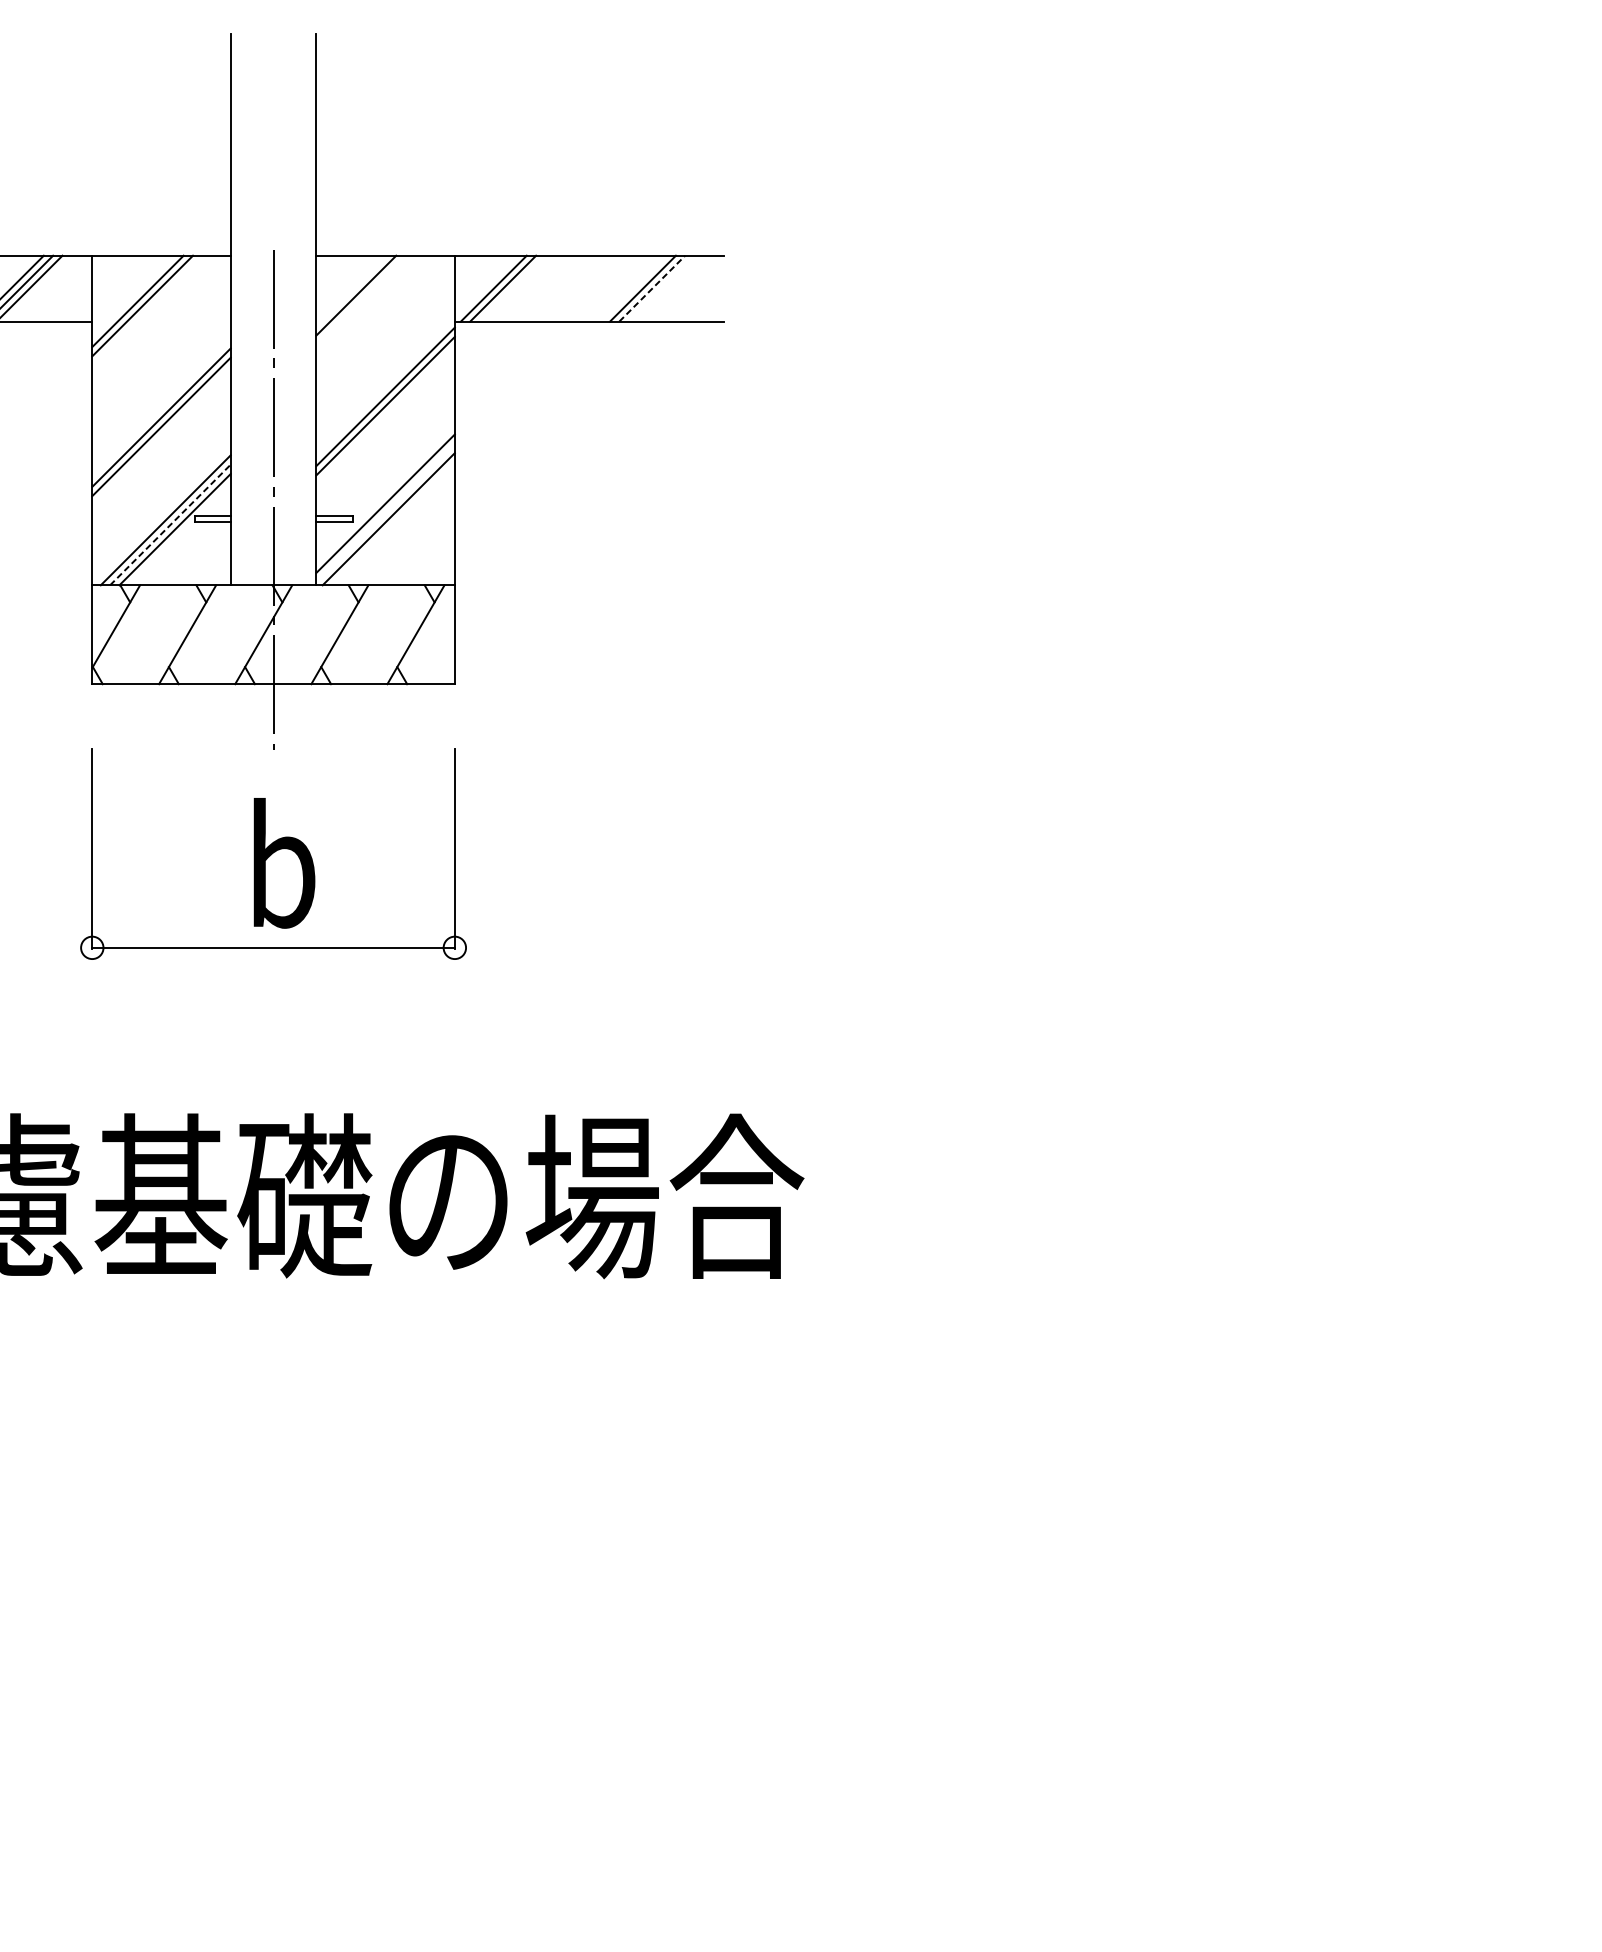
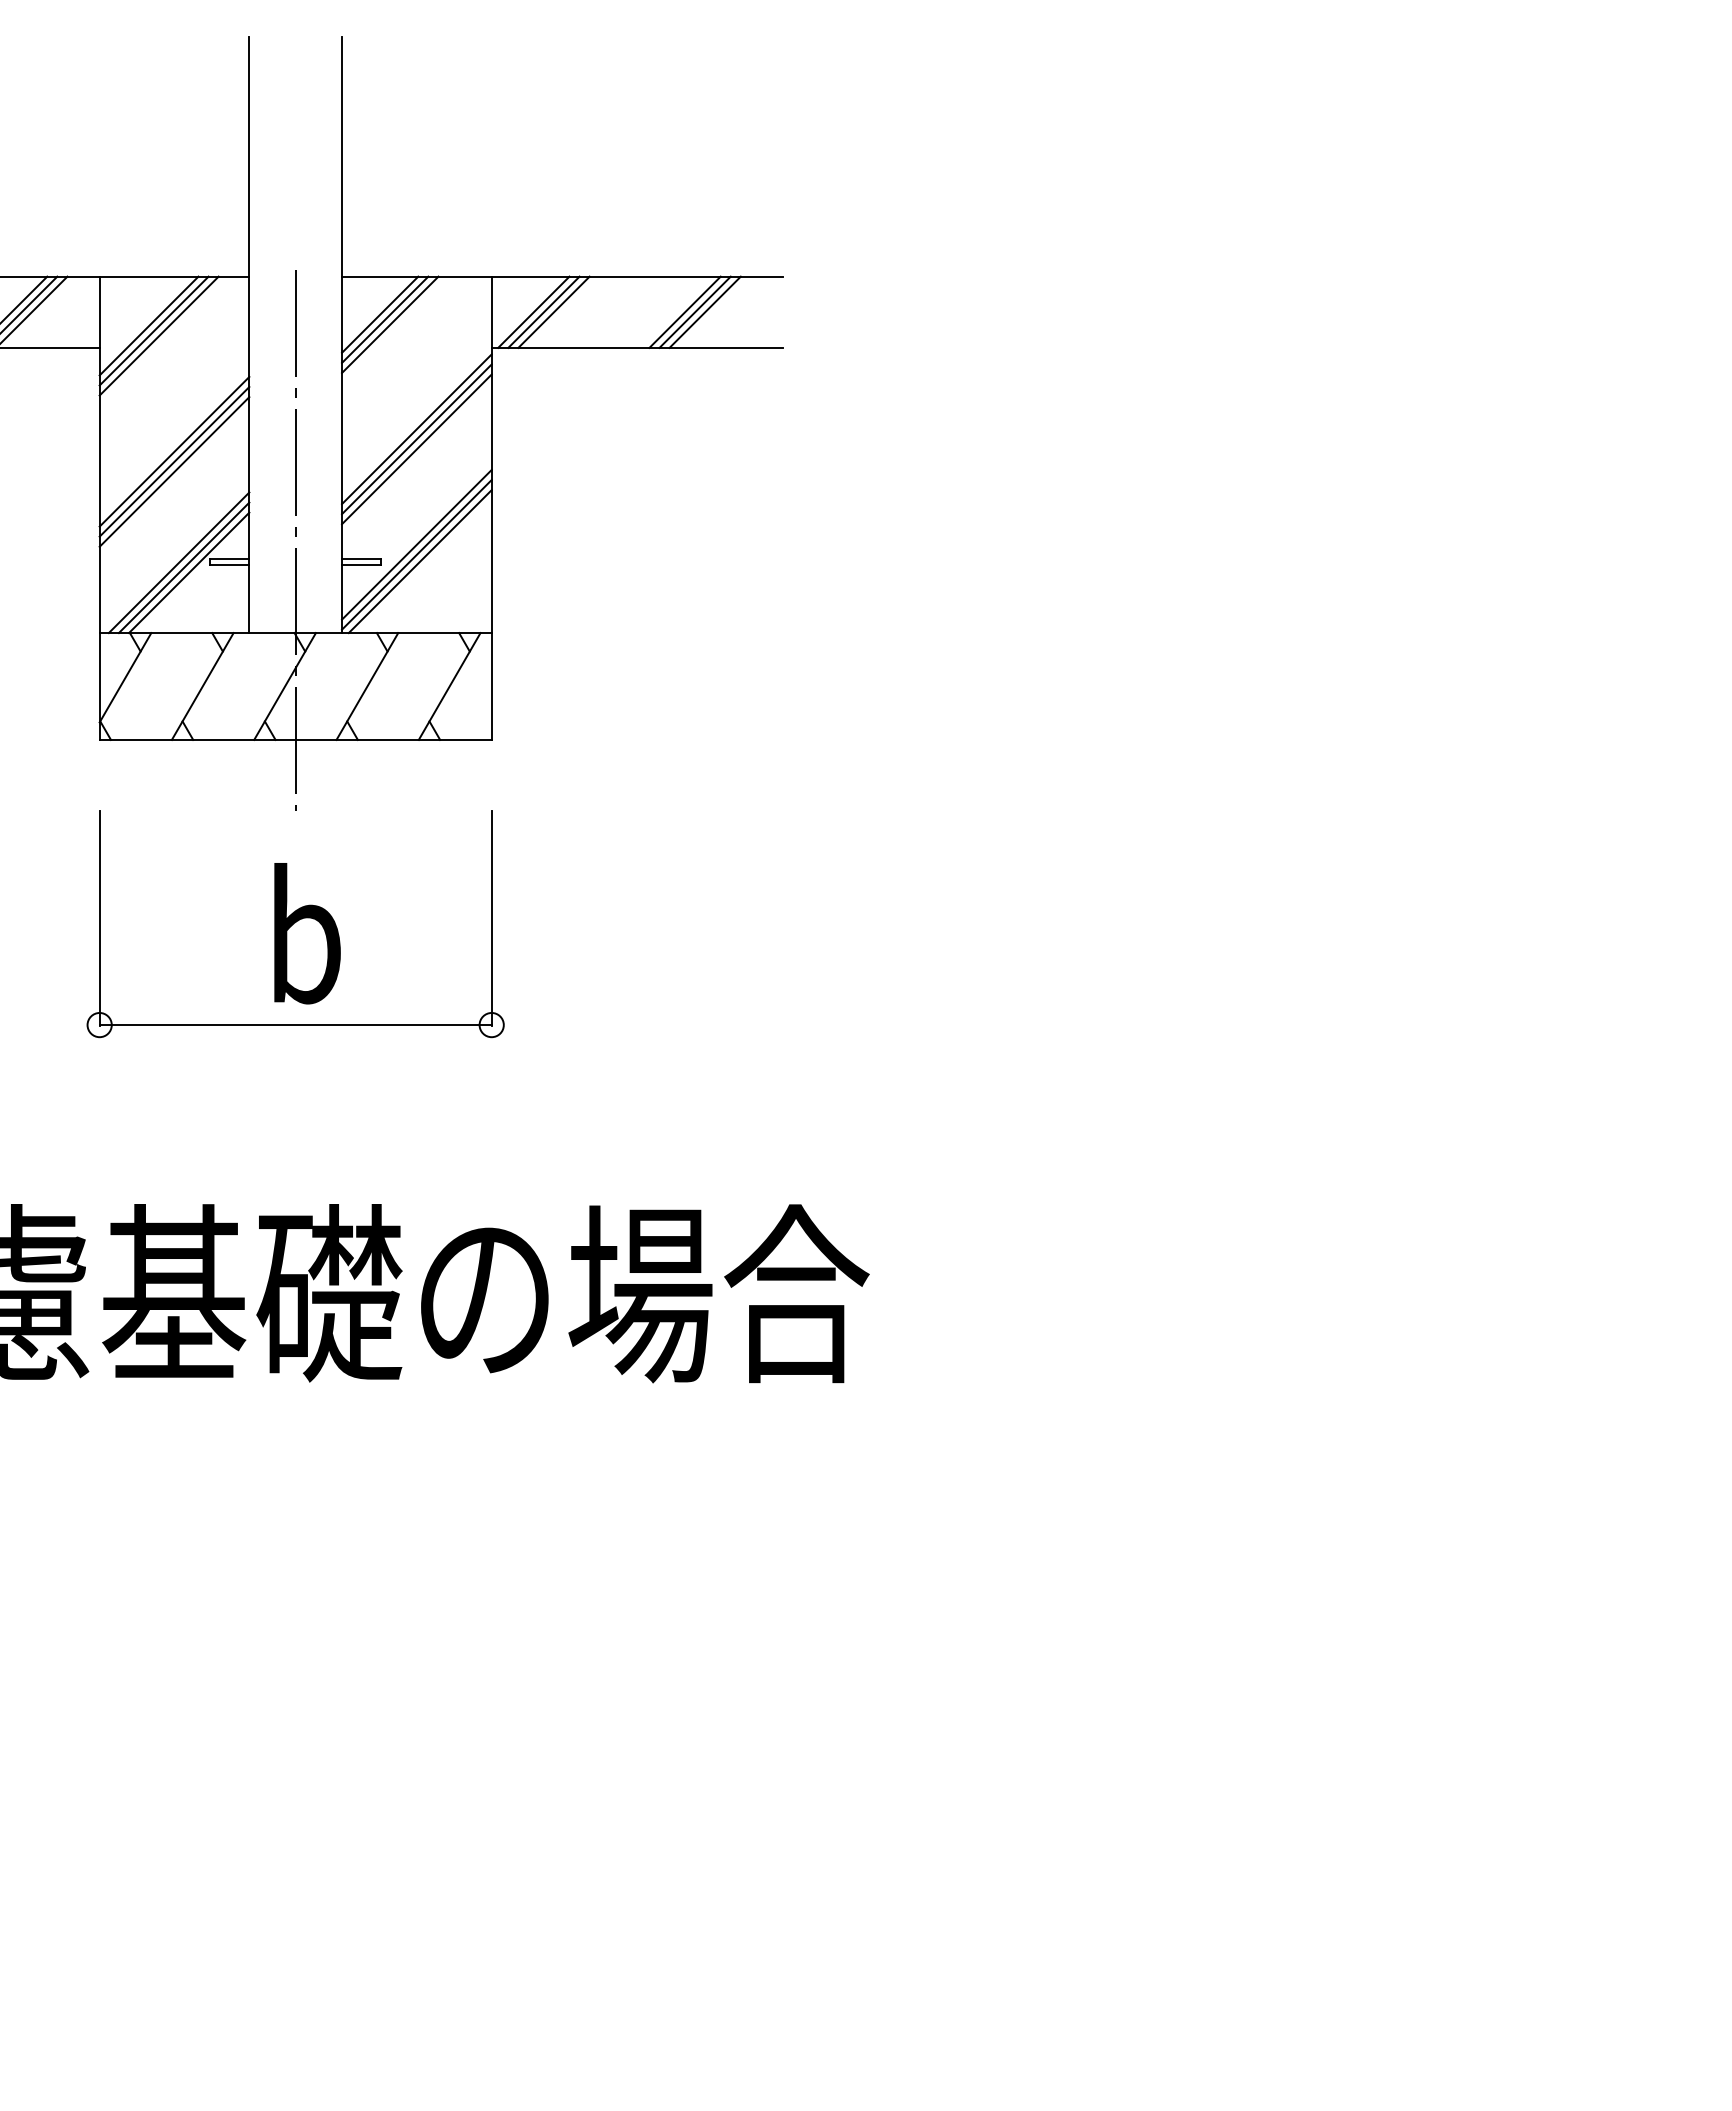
line: (512, 287) -> (553, 311), added
line: (633, 287) -> (684, 311), added
line: (652, 287) -> (705, 311), dashed -> solid
line: (352, 290) -> (380, 314), added
line: (361, 299) -> (390, 324), added
line: (146, 310) -> (158, 335), added
line: (385, 415) -> (416, 449), added
line: (161, 435) -> (174, 471), added
line: (385, 512) -> (416, 554), added
line: (170, 524) -> (184, 567), dashed -> solid

